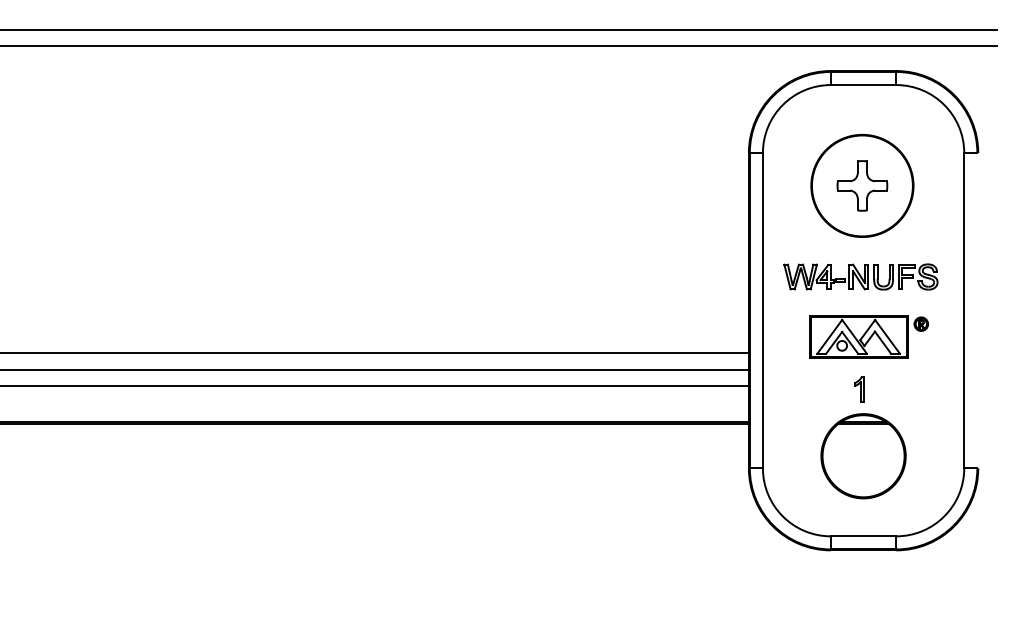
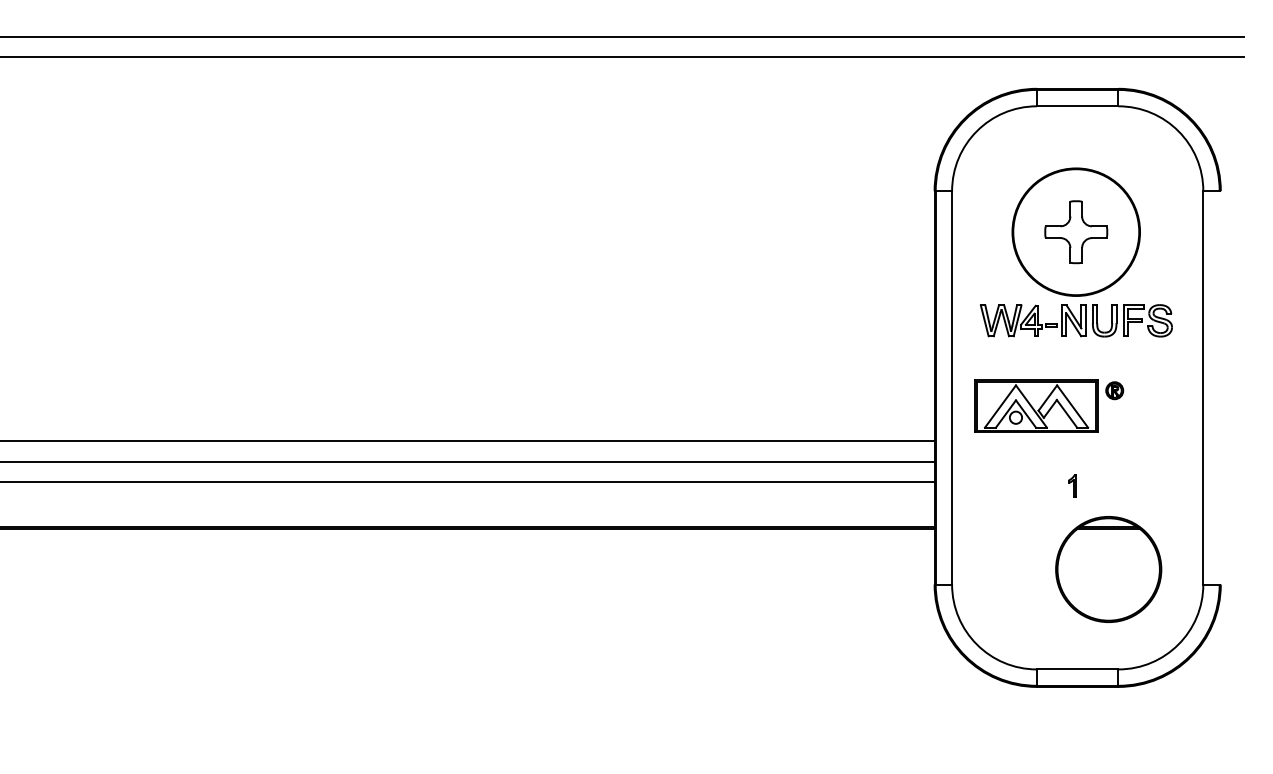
part: (861, 276) -> (1076, 320), moved
part: (869, 336) -> (1049, 405), moved
part: (859, 388) -> (1072, 485), size x0.7
part: (863, 456) -> (1108, 569), moved

